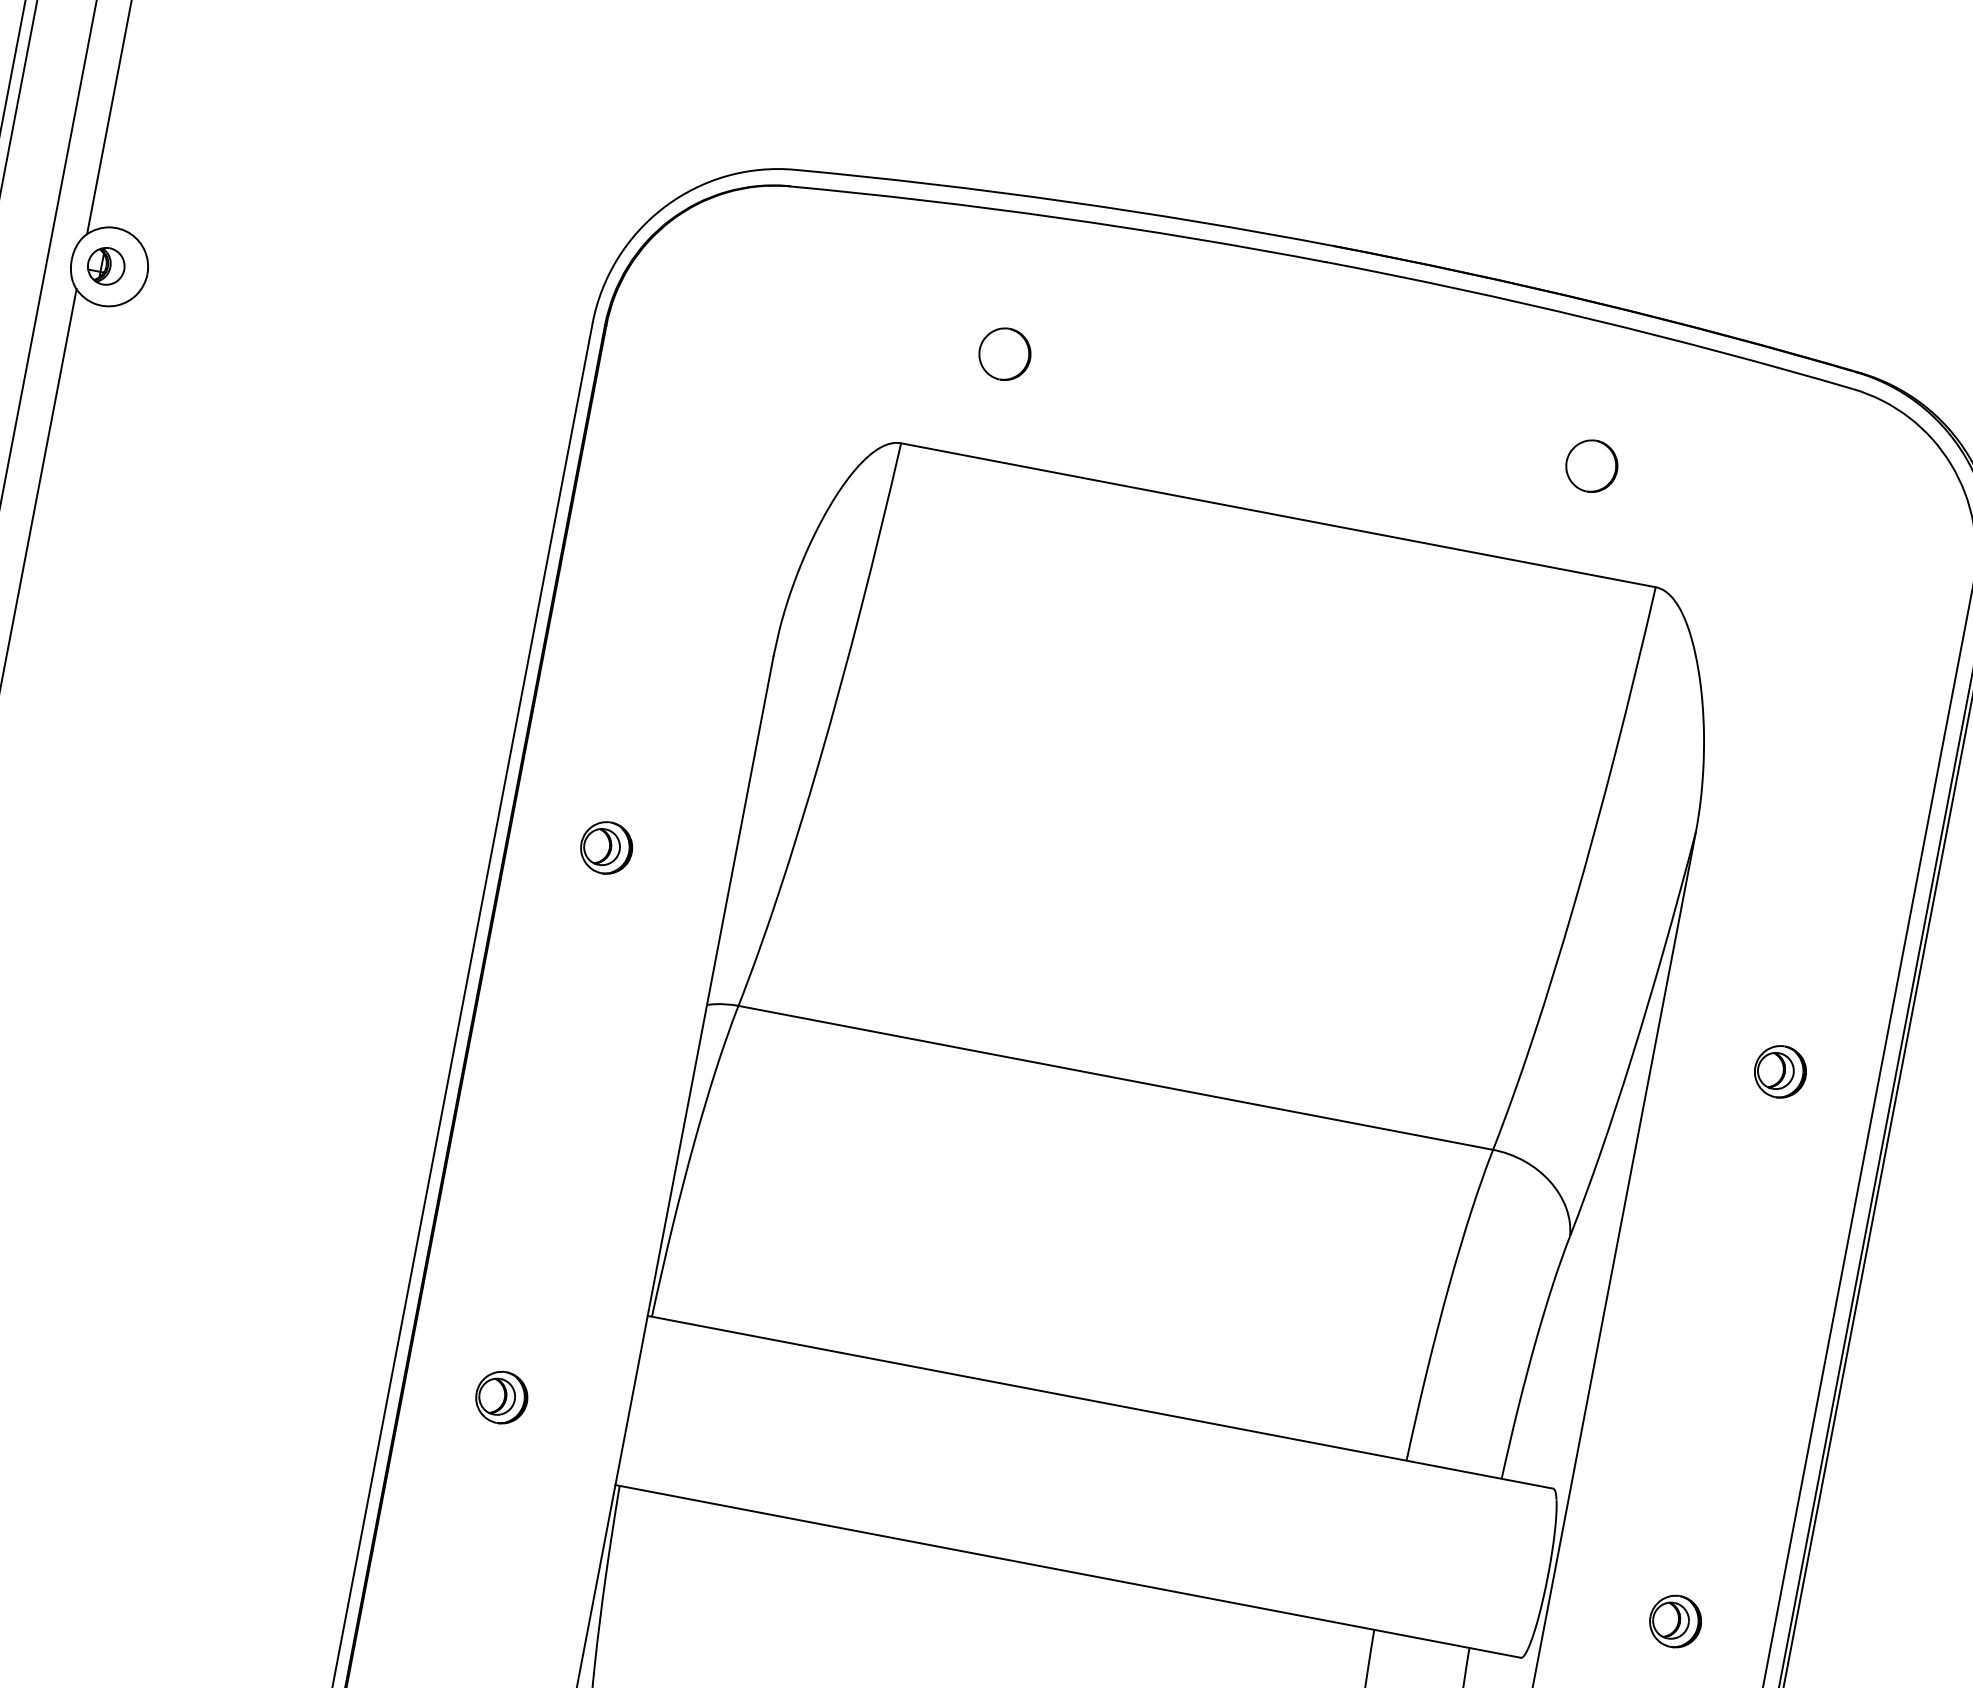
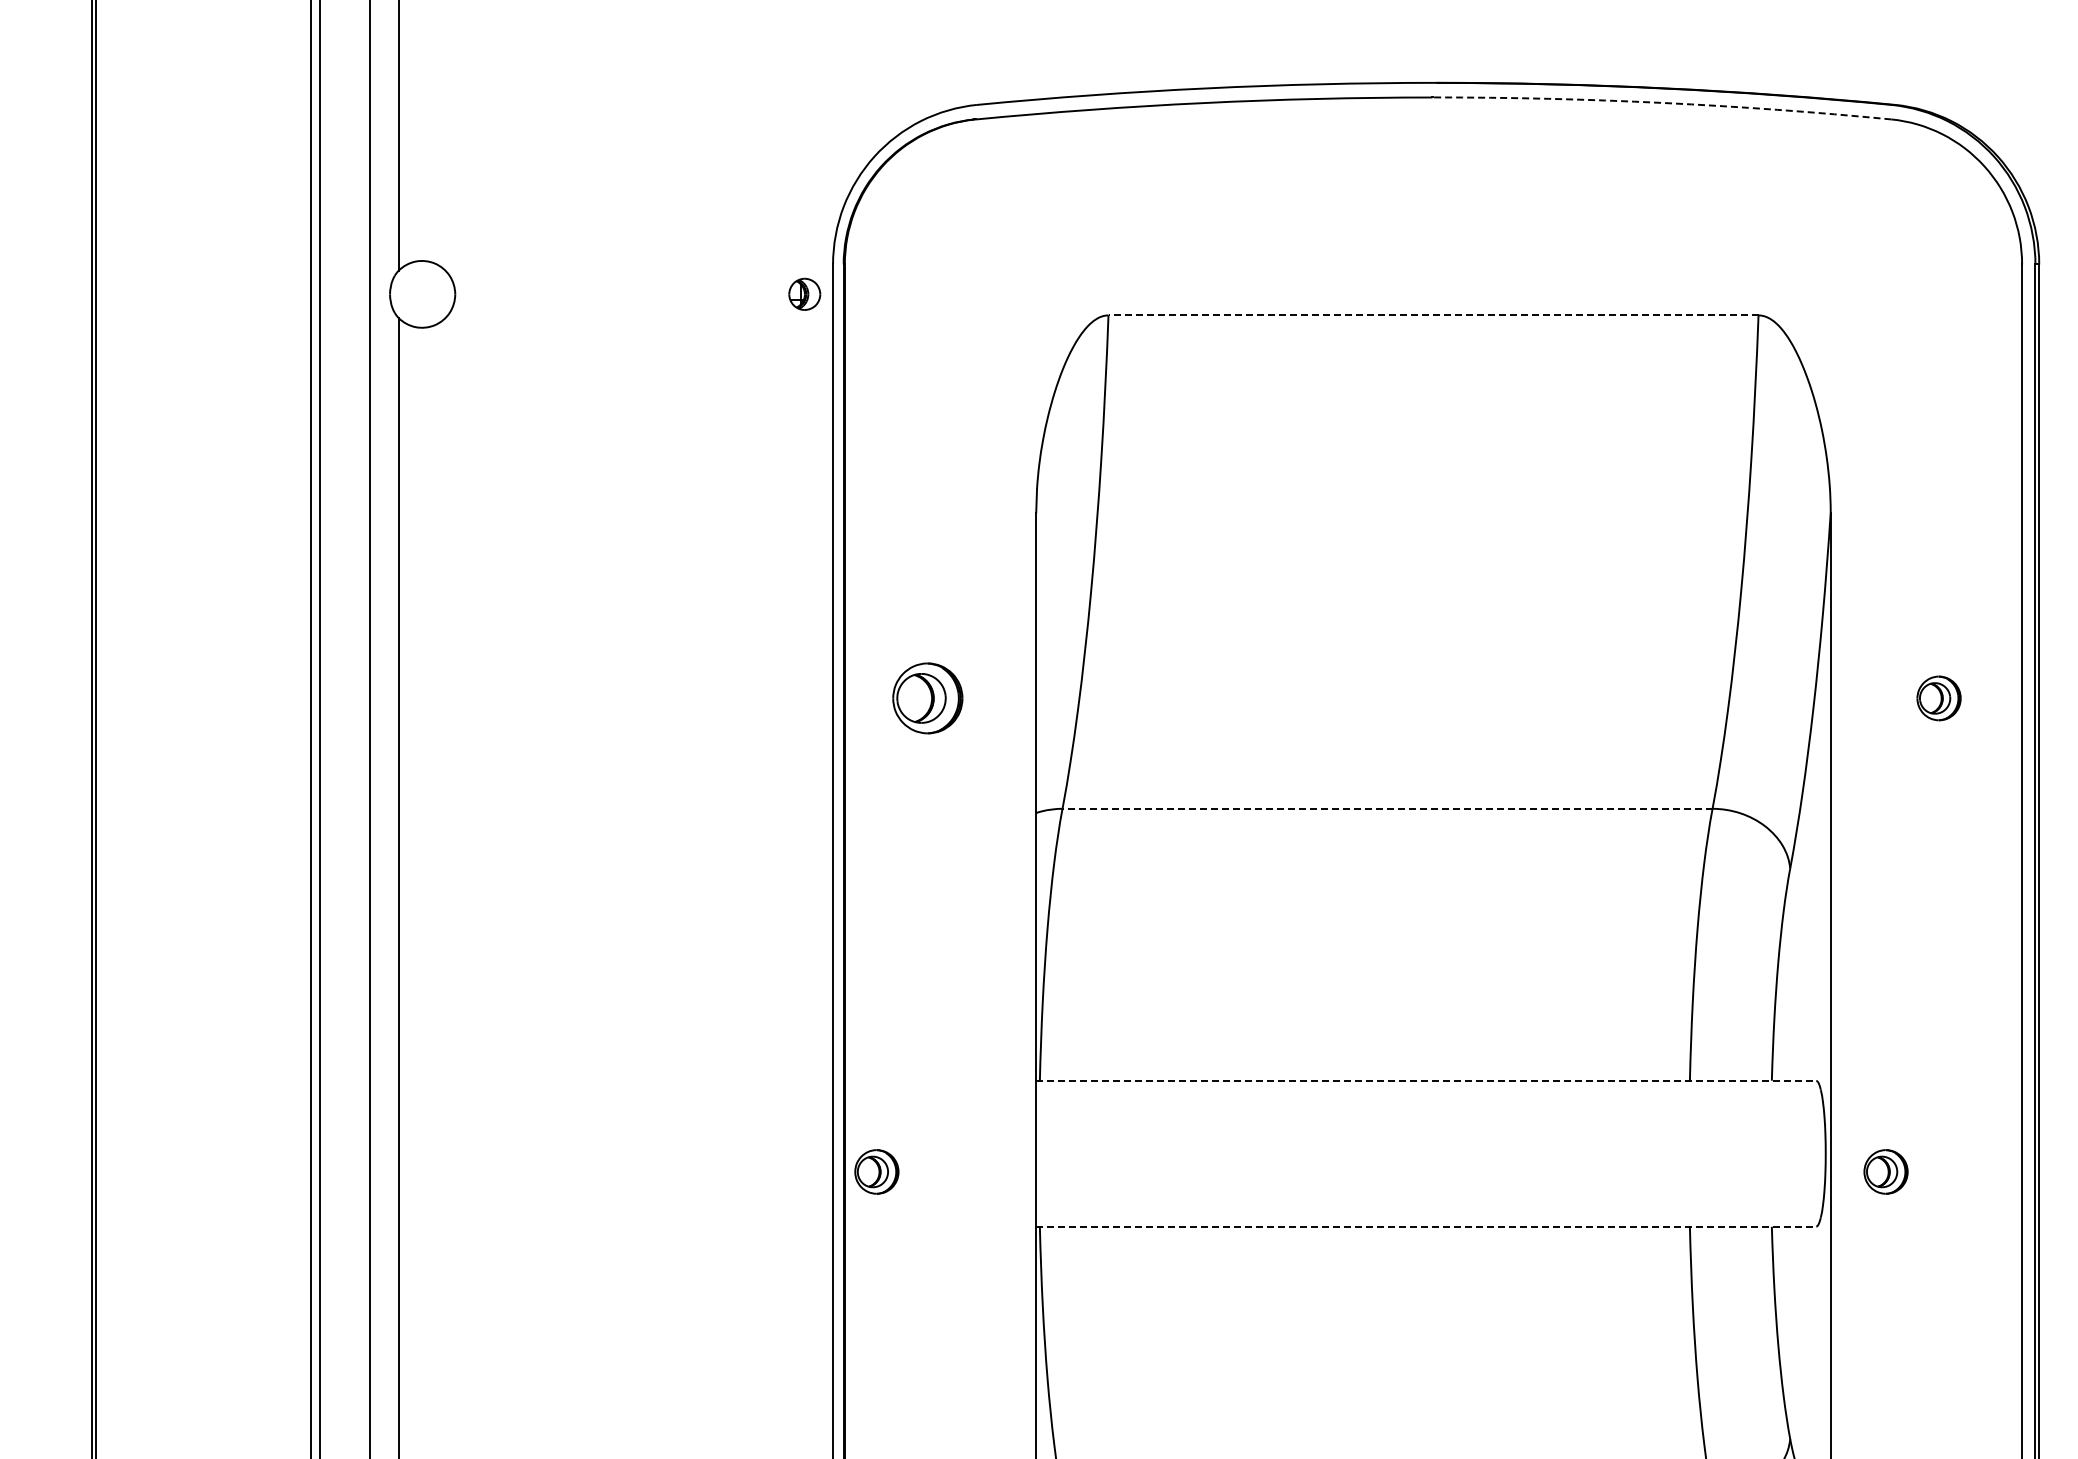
part: (106, 265) -> (804, 293), moved
arc: (1591, 318) -> (1662, 102), solid -> dashed
part: (1004, 353) -> (1180, 224), removed
part: (1591, 465) -> (1685, 224), removed
line: (1278, 515) -> (1433, 315), solid -> dashed
part: (606, 847) -> (927, 698), size x1.6
line: (1115, 1077) -> (1387, 808), solid -> dashed
part: (501, 1397) -> (876, 1171), moved
line: (1100, 1401) -> (1426, 1080), solid -> dashed
line: (1068, 1571) -> (1426, 1226), solid -> dashed
part: (1675, 1620) -> (1885, 1171), moved

